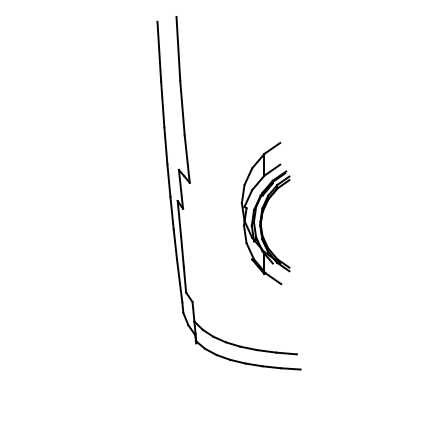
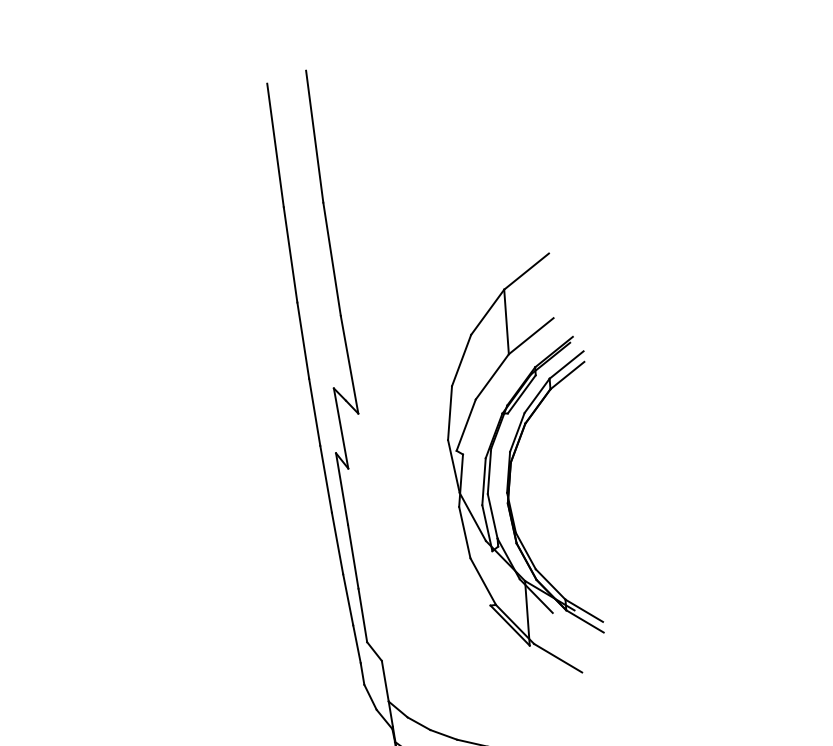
part: (265, 213) -> (520, 466), size x1.43

